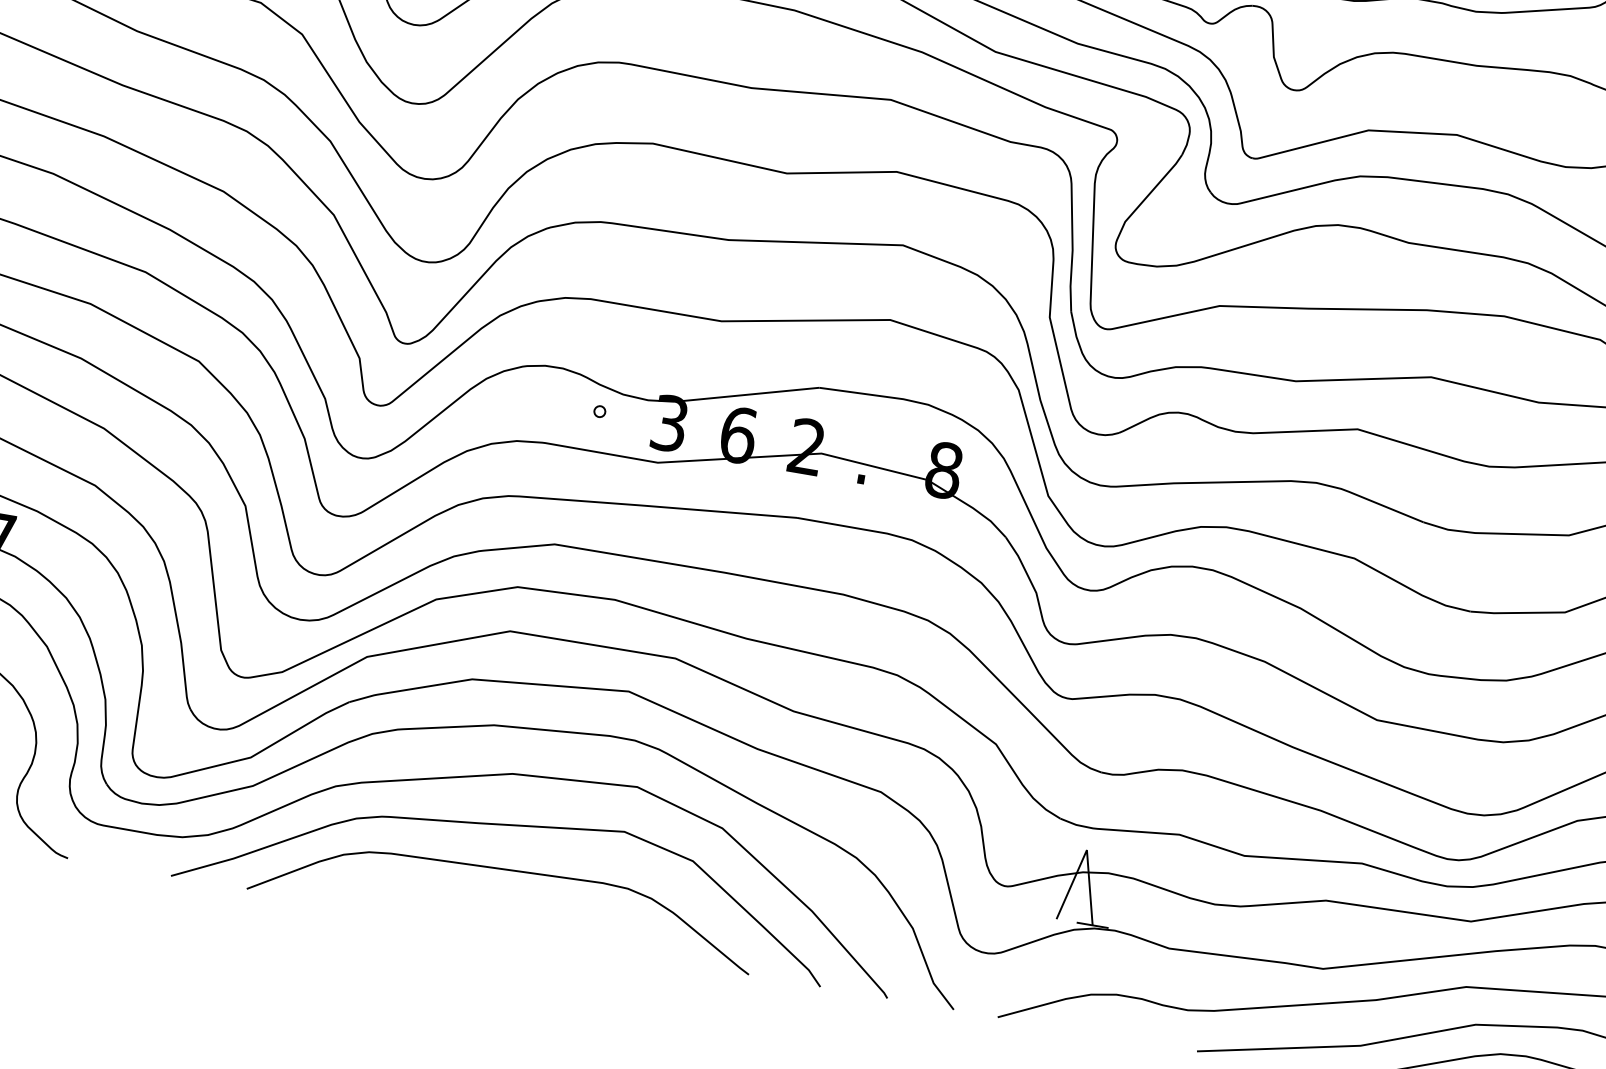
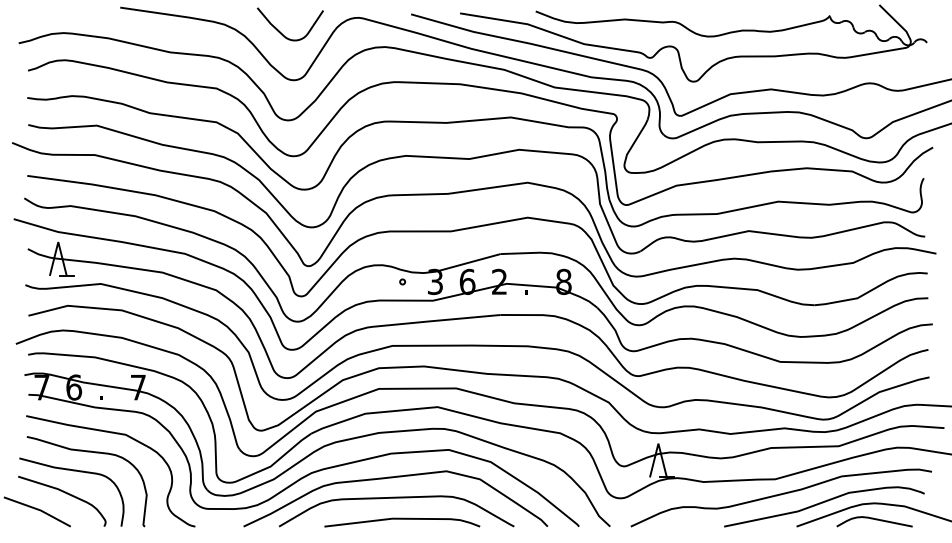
curve: (512, 918) -> (402, 519), added

